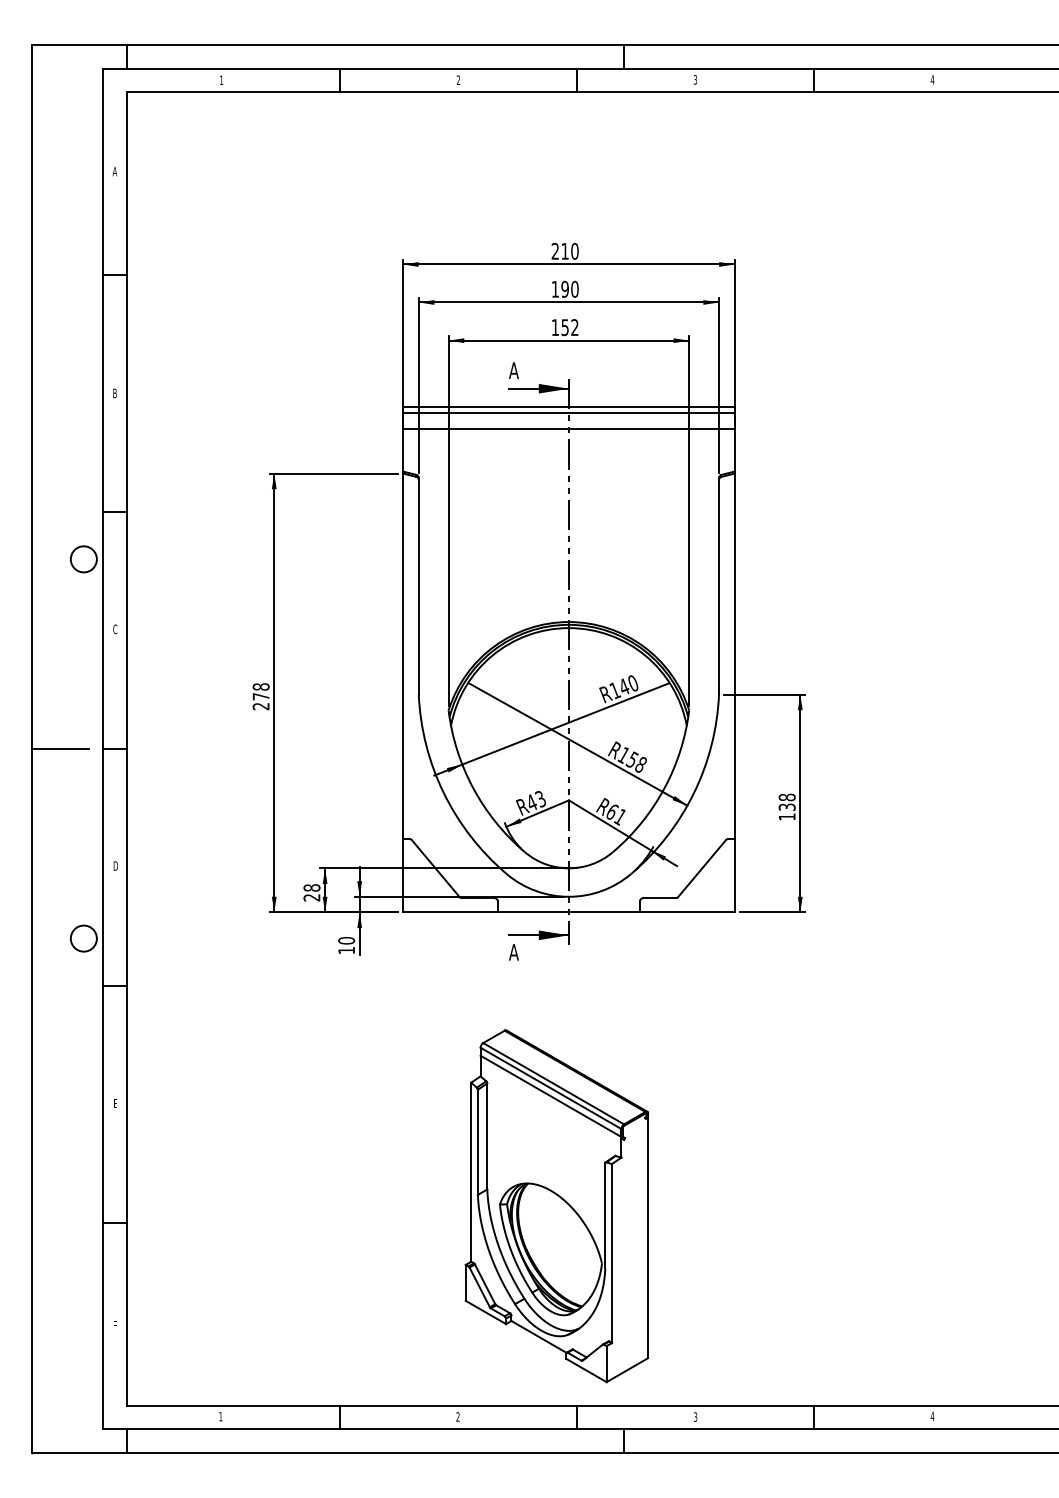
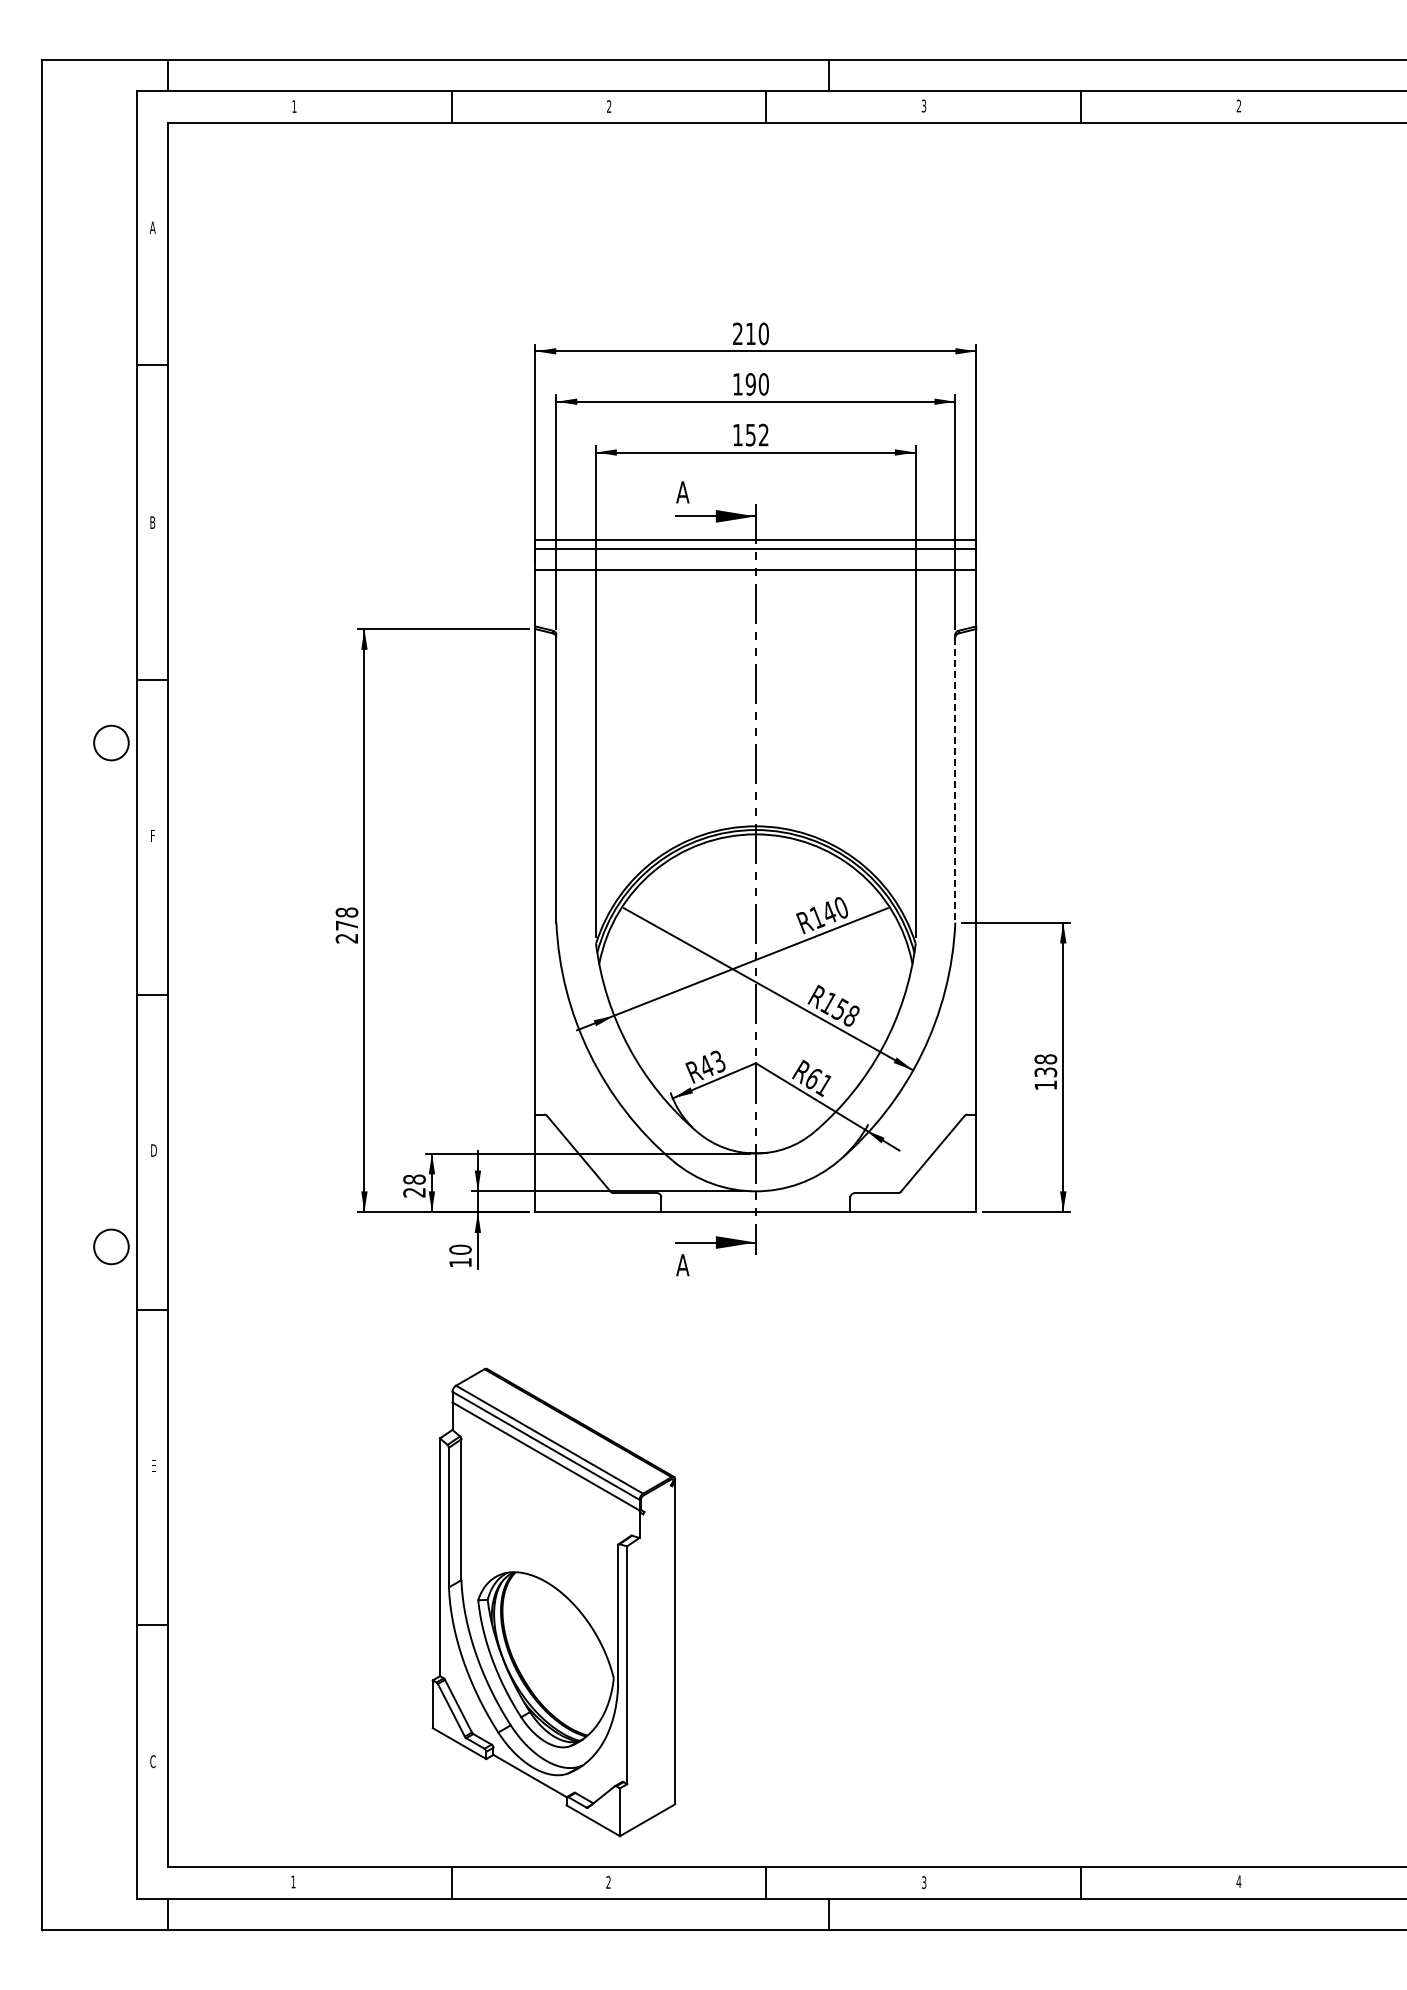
text: (932, 79) -> (1238, 105), 4 -> 2
line: (719, 587) -> (955, 780), solid -> dashed
text: (114, 628) -> (152, 835), C -> F
line: (59, 749) -> (79, 995), removed
part: (556, 1206) -> (553, 1602), moved
text: (114, 1325) -> (152, 1761), F -> C

